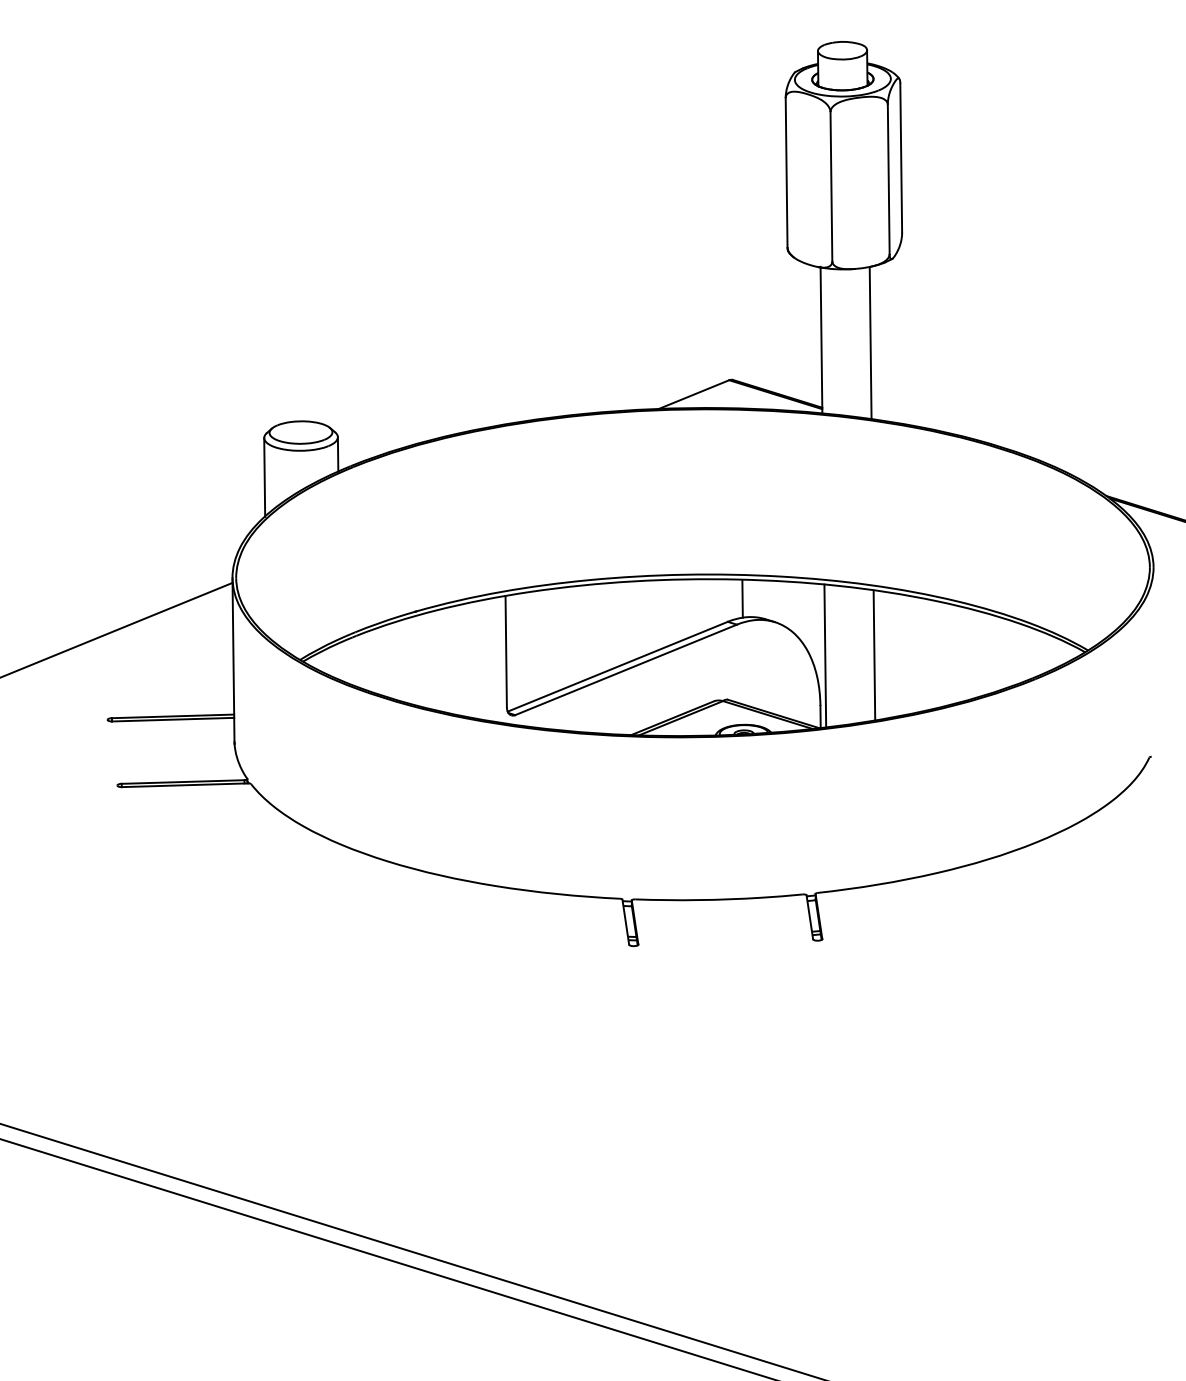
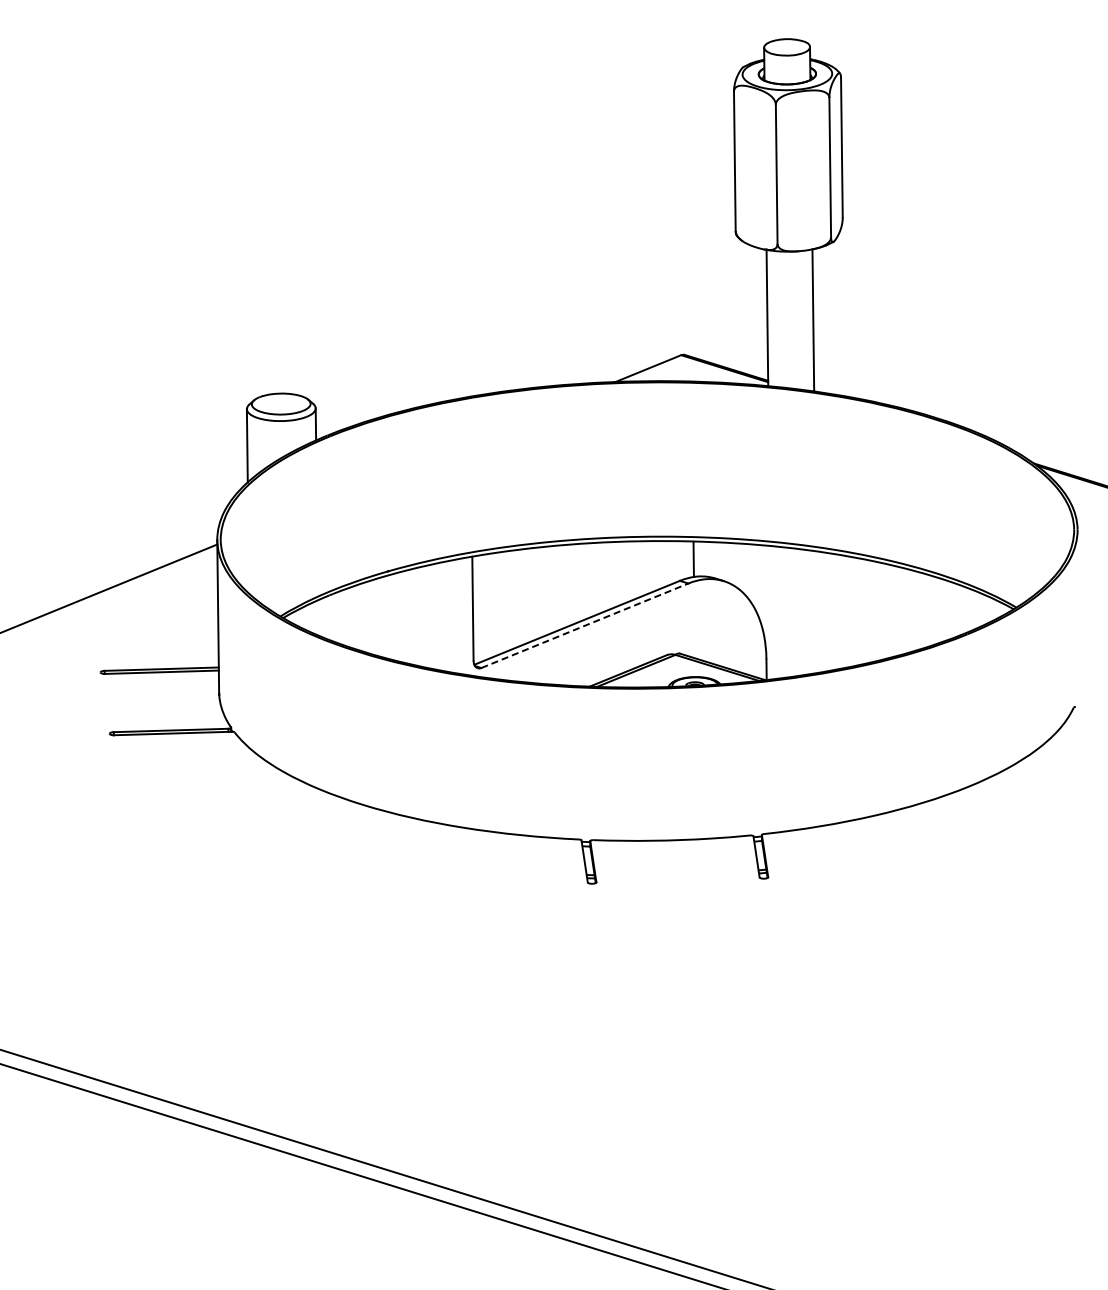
line: (874, 654) -> (816, 611), removed
line: (824, 655) -> (770, 612), removed
line: (625, 669) -> (584, 625), solid -> dashed

